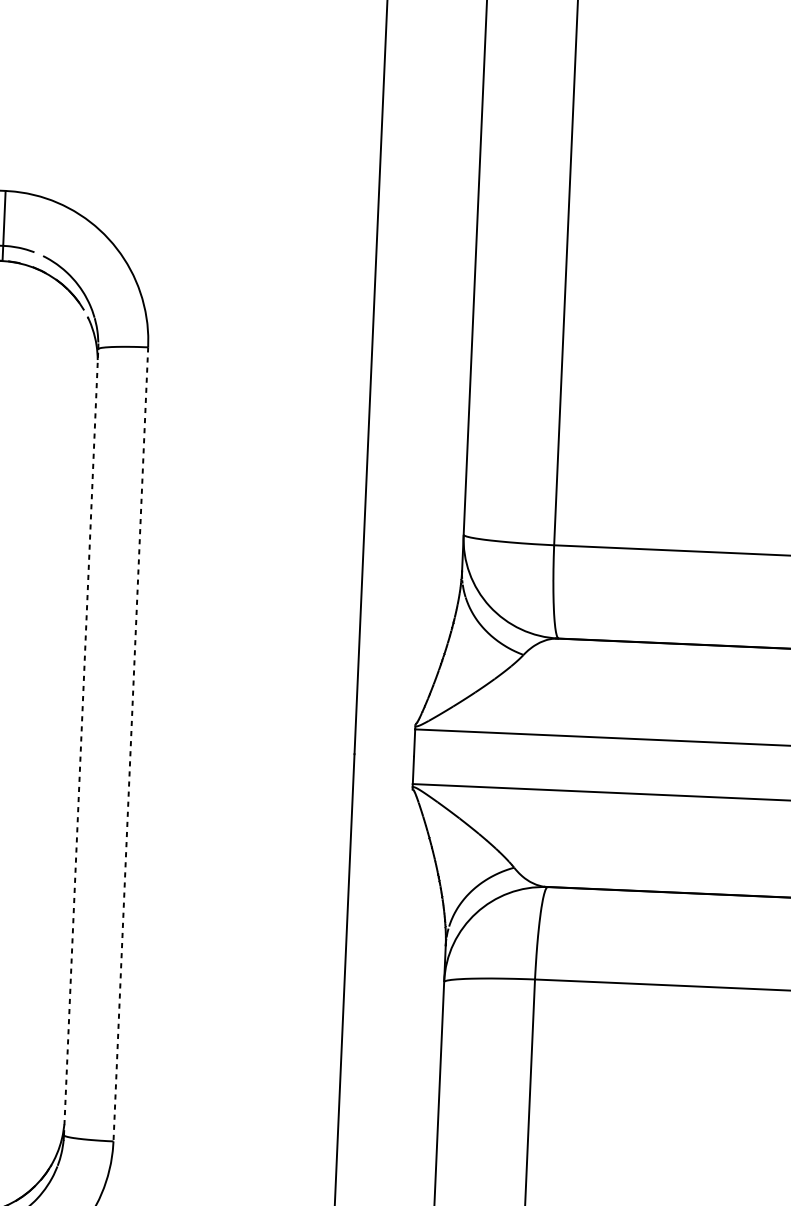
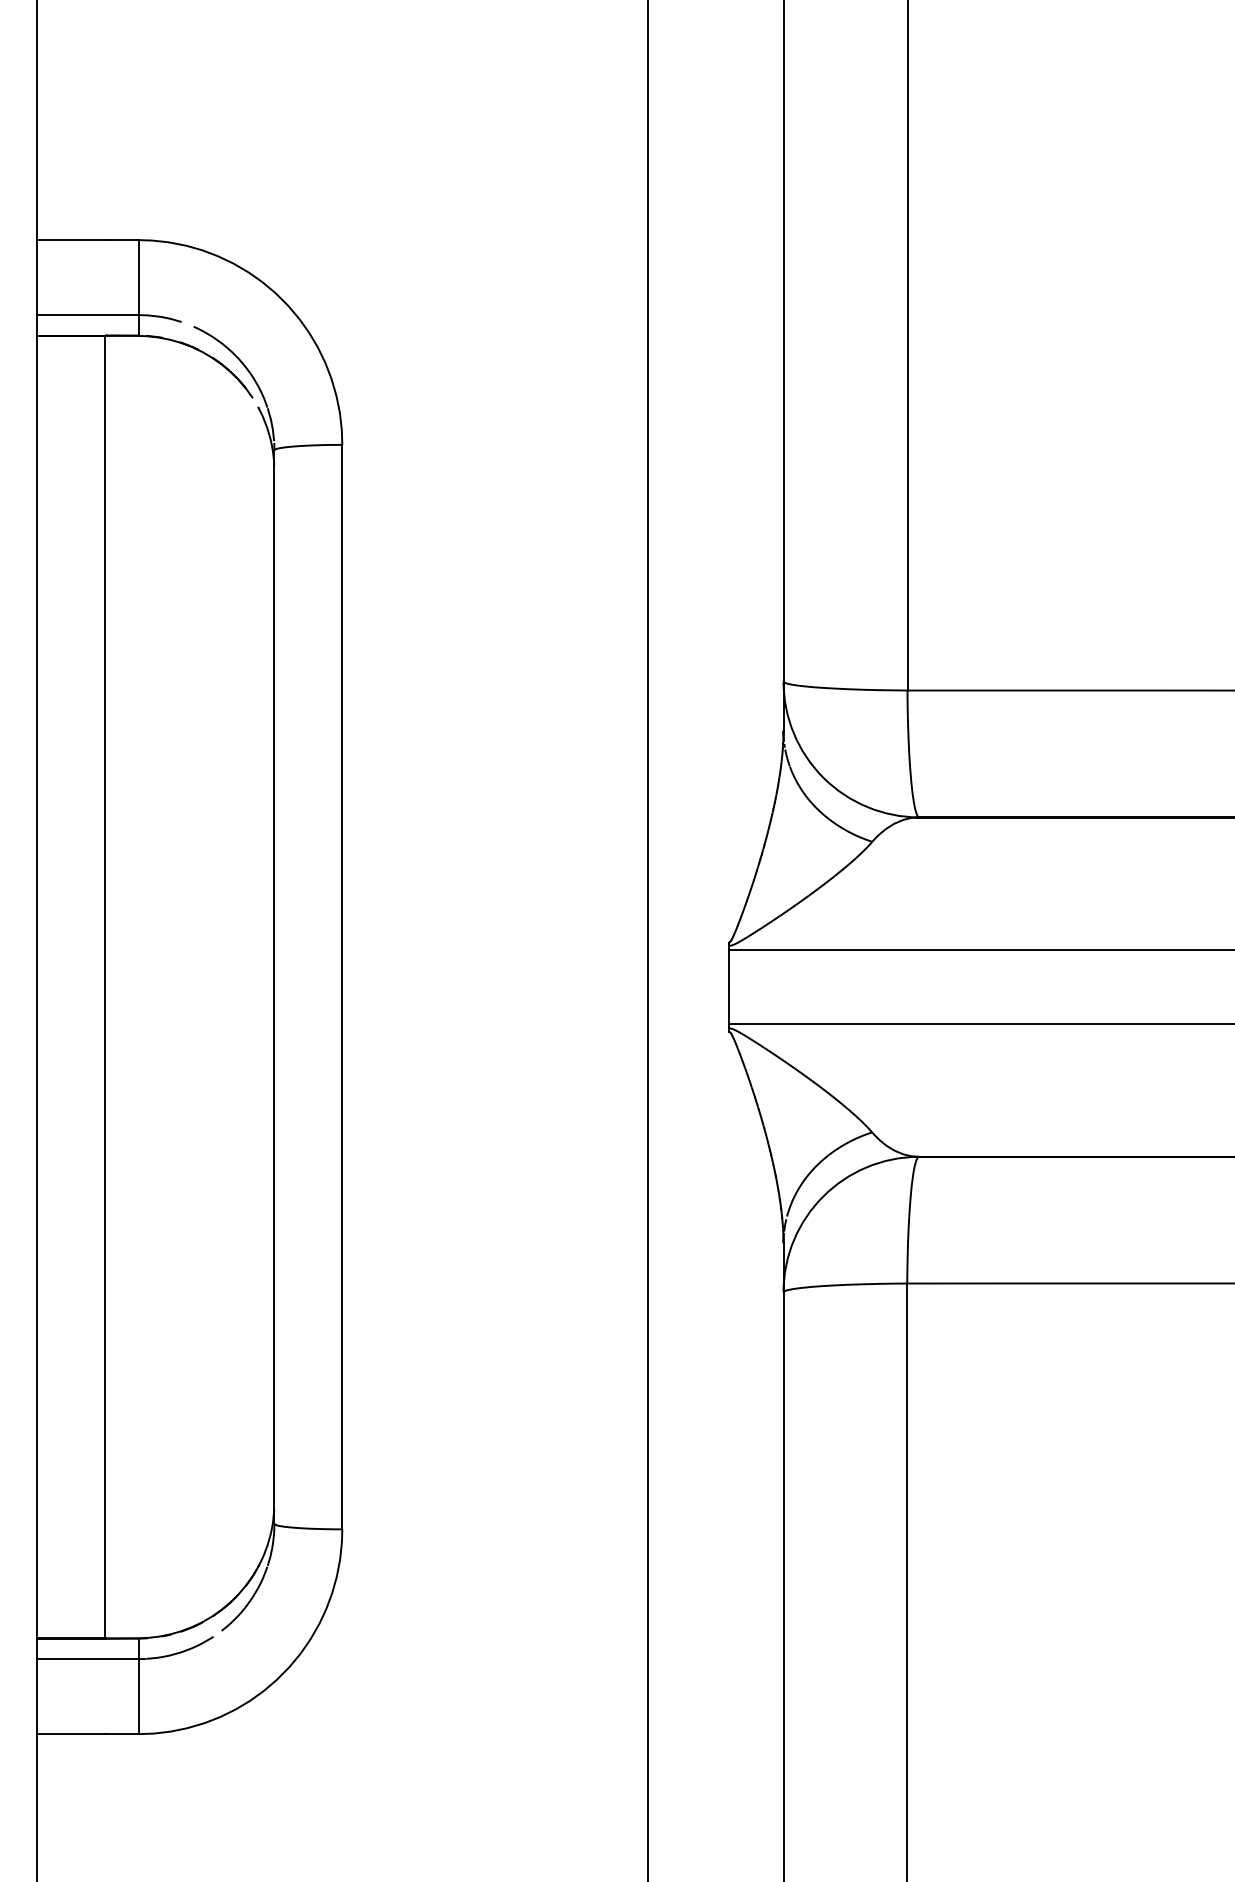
line: (81, 742) -> (274, 987), dashed -> solid
line: (130, 744) -> (342, 987), dashed -> solid

